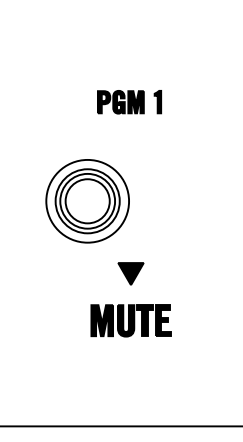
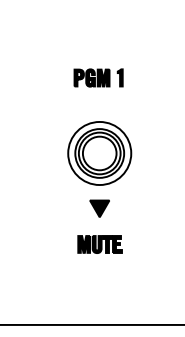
part: (87, 201) -> (99, 153), moved
part: (130, 320) -> (99, 244), size x0.71

